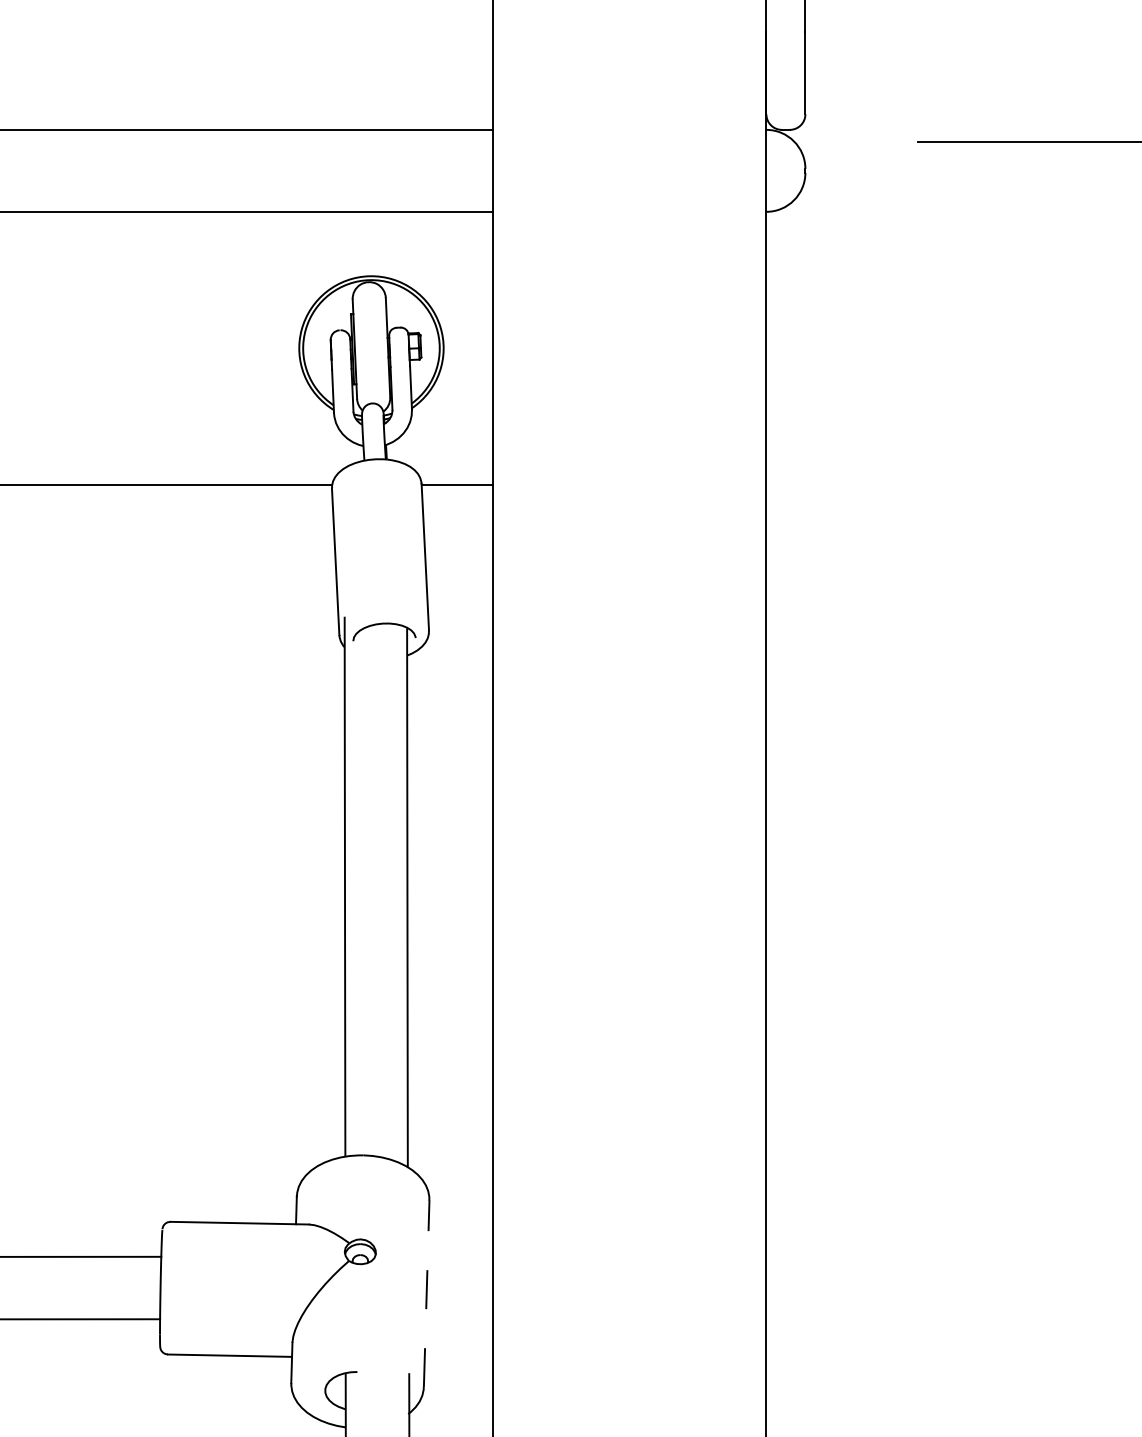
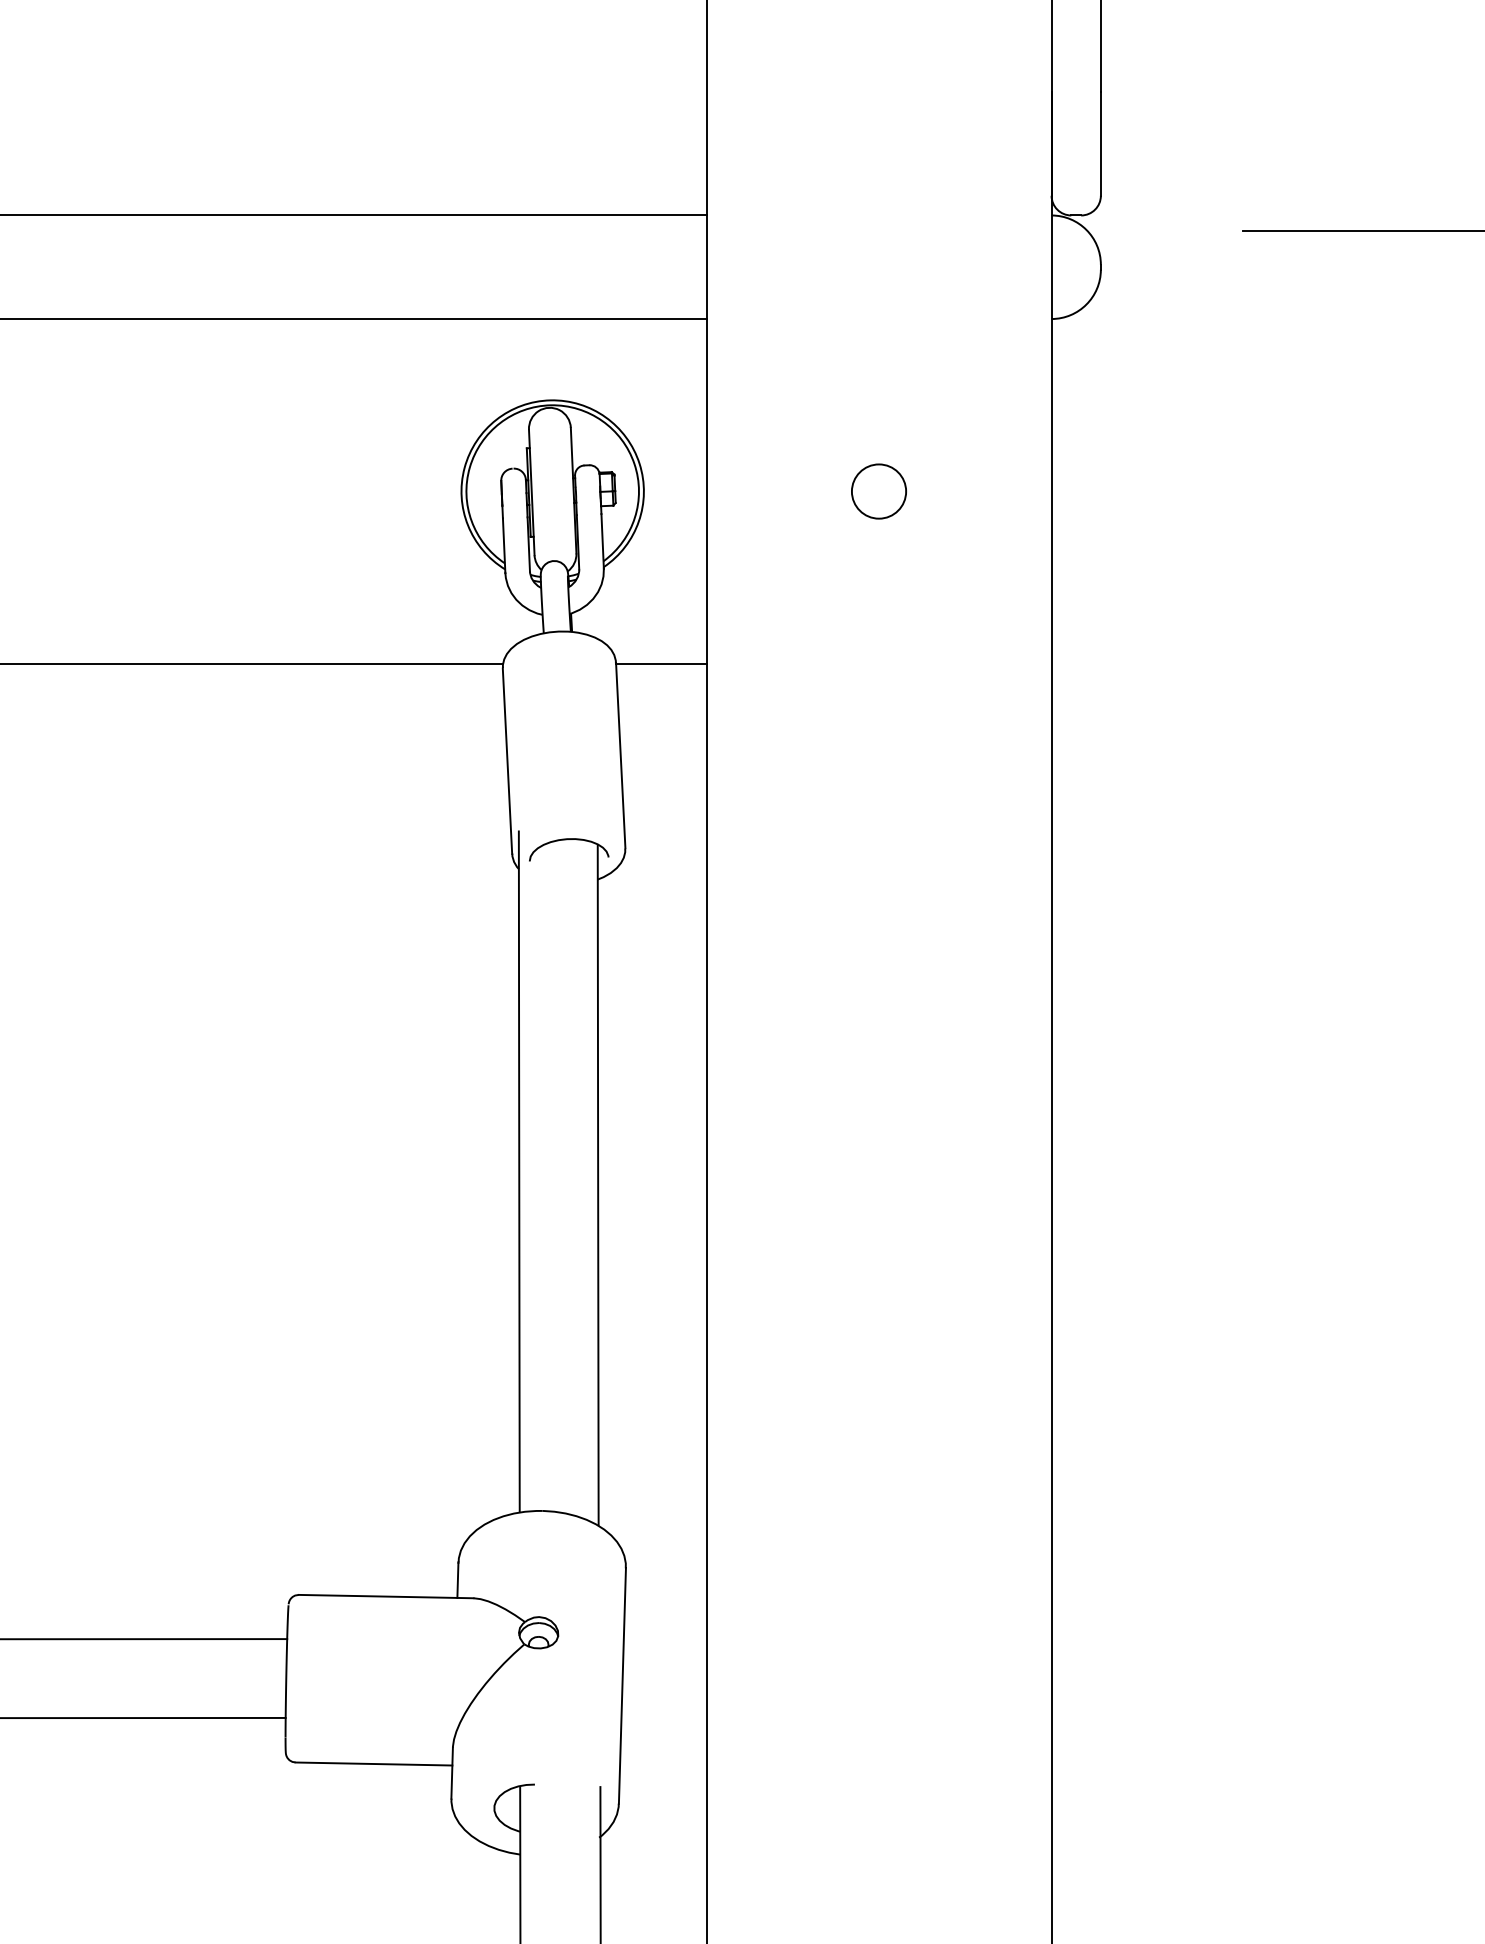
circle: (629, 348) -> (878, 491), added
line: (426, 1293) -> (622, 1685), dashed -> solid

